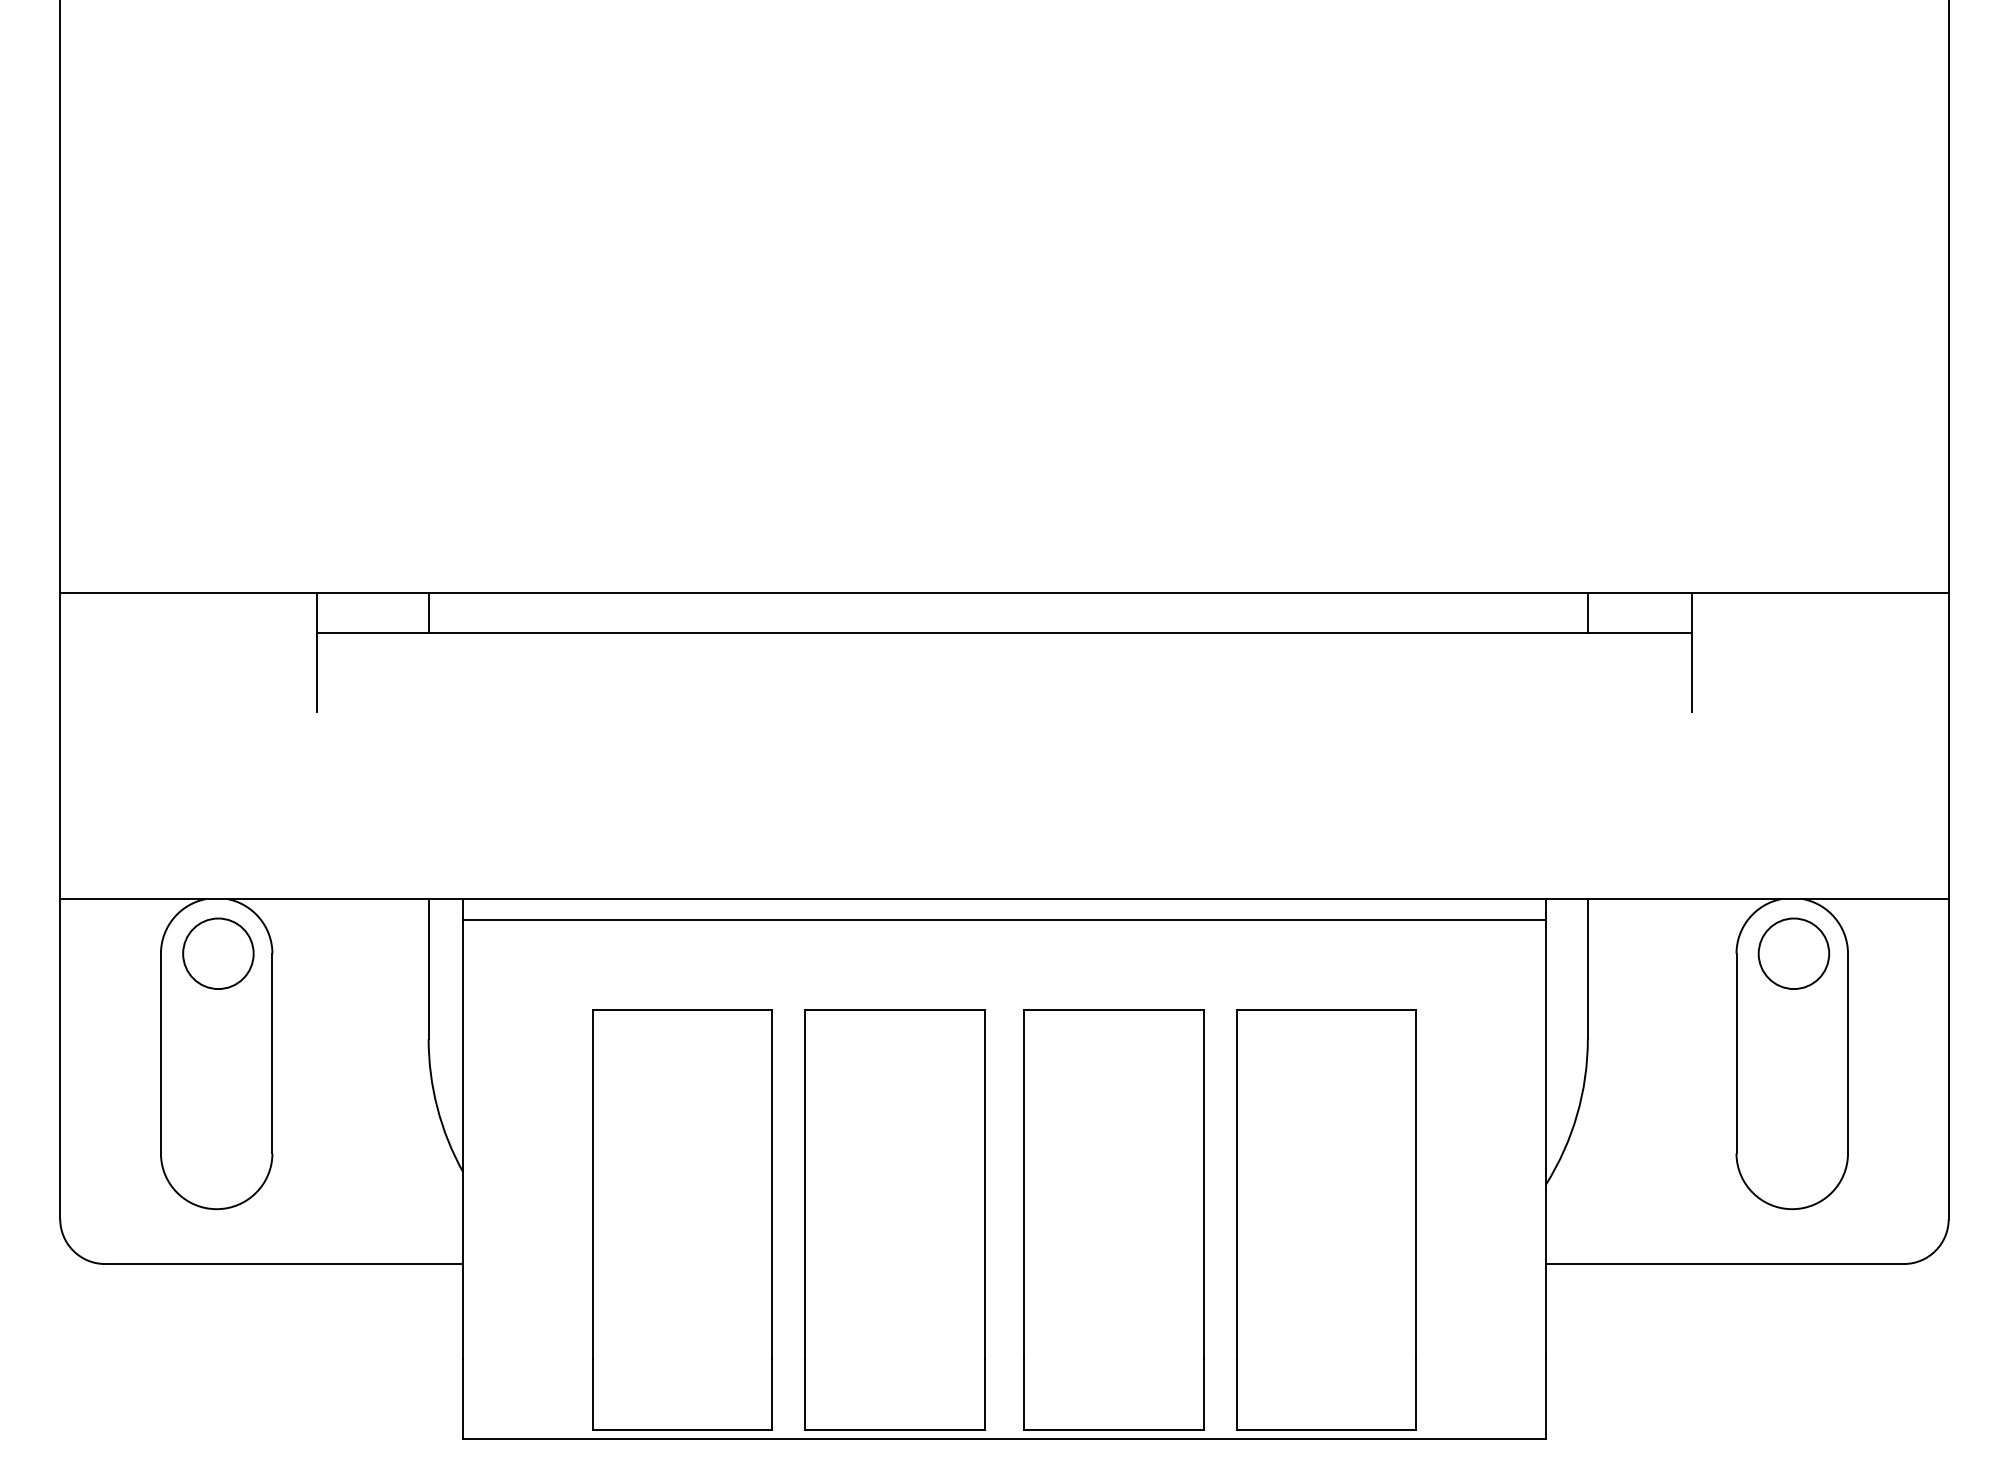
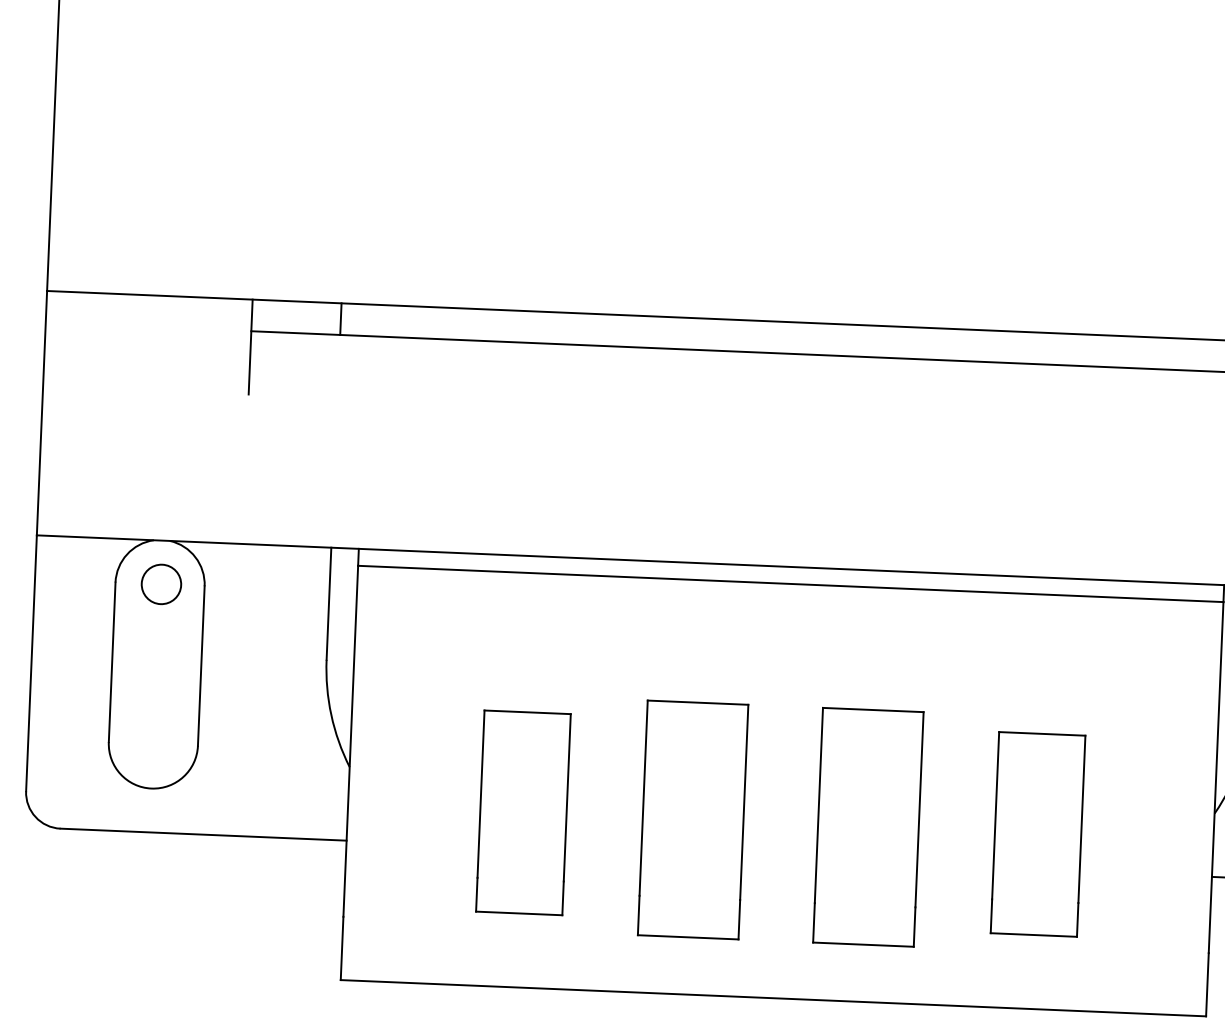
circle: (218, 953) -> (161, 584), size x0.7
part: (682, 1219) -> (523, 812), size x0.6
part: (894, 1219) -> (692, 819), size x0.7
part: (1113, 1219) -> (867, 826), size x0.7
part: (1326, 1219) -> (1038, 833), size x0.6

